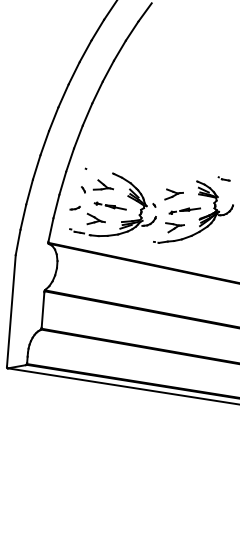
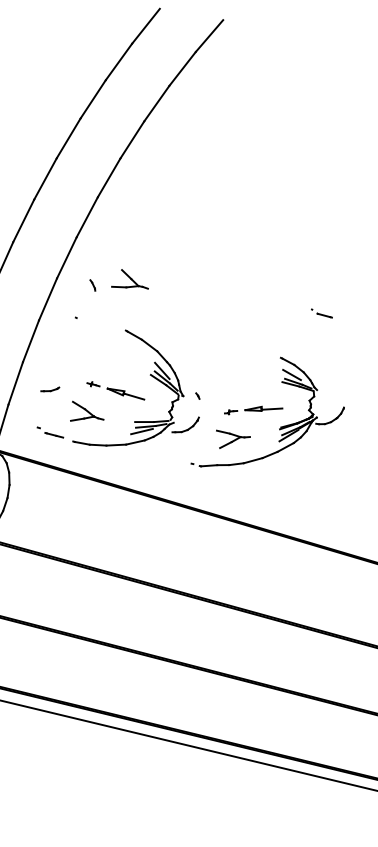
part: (223, 178) -> (320, 312), moved
part: (97, 186) -> (119, 281), moved
part: (173, 194) -> (234, 378), removed

